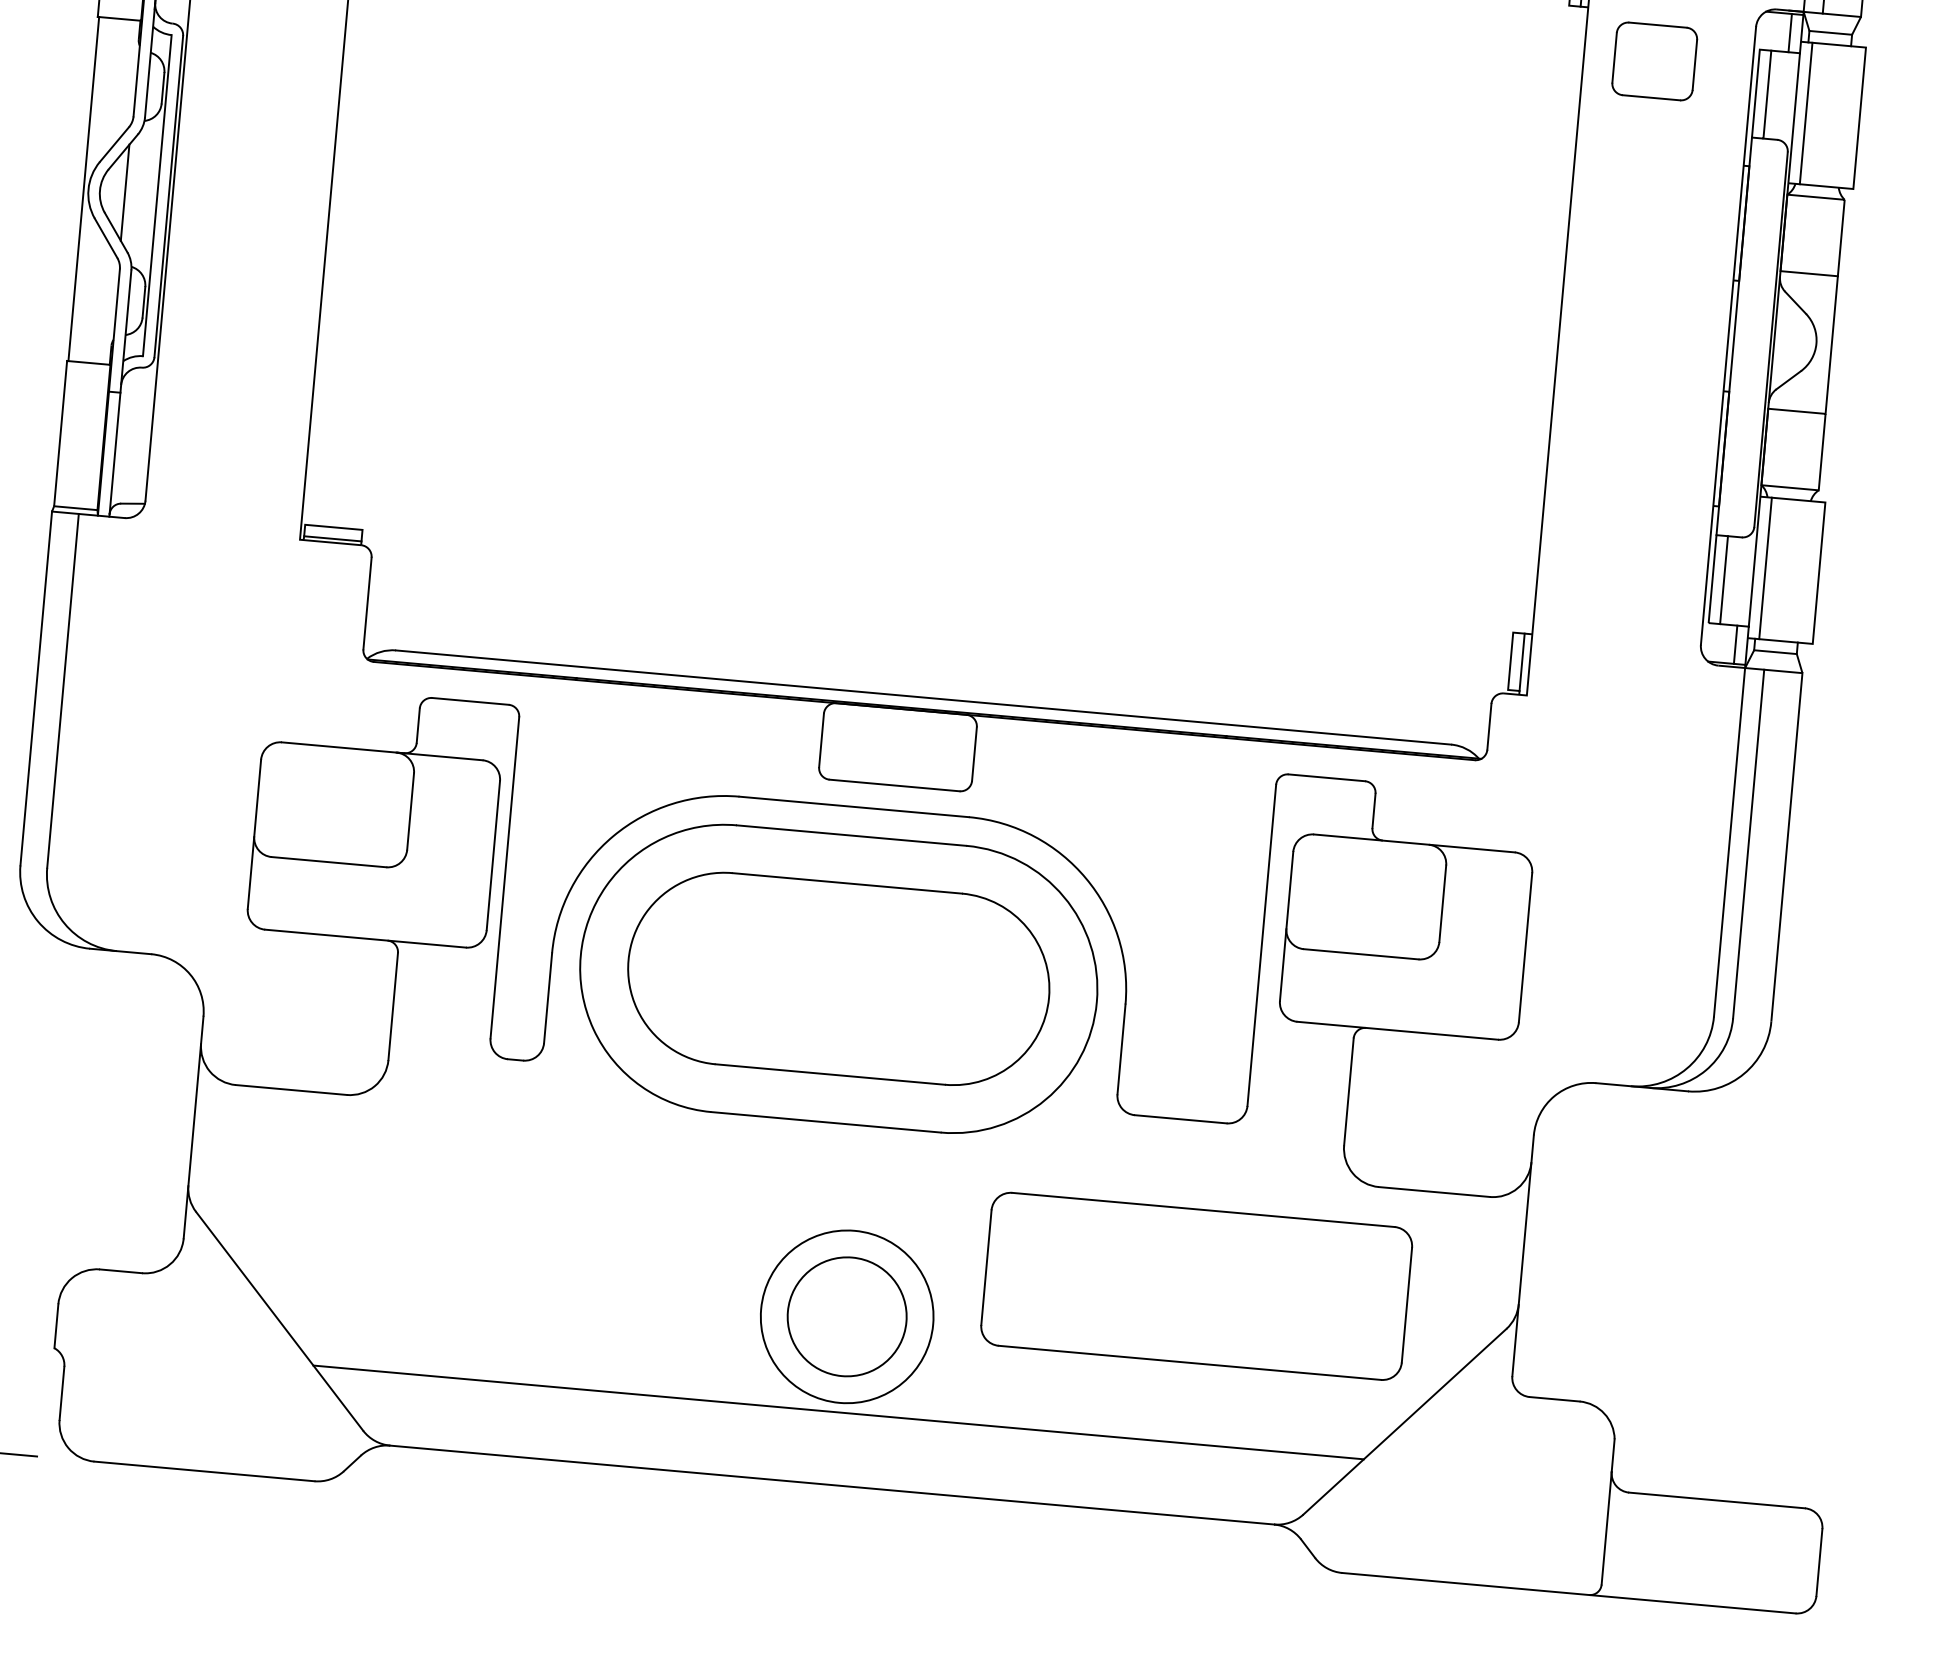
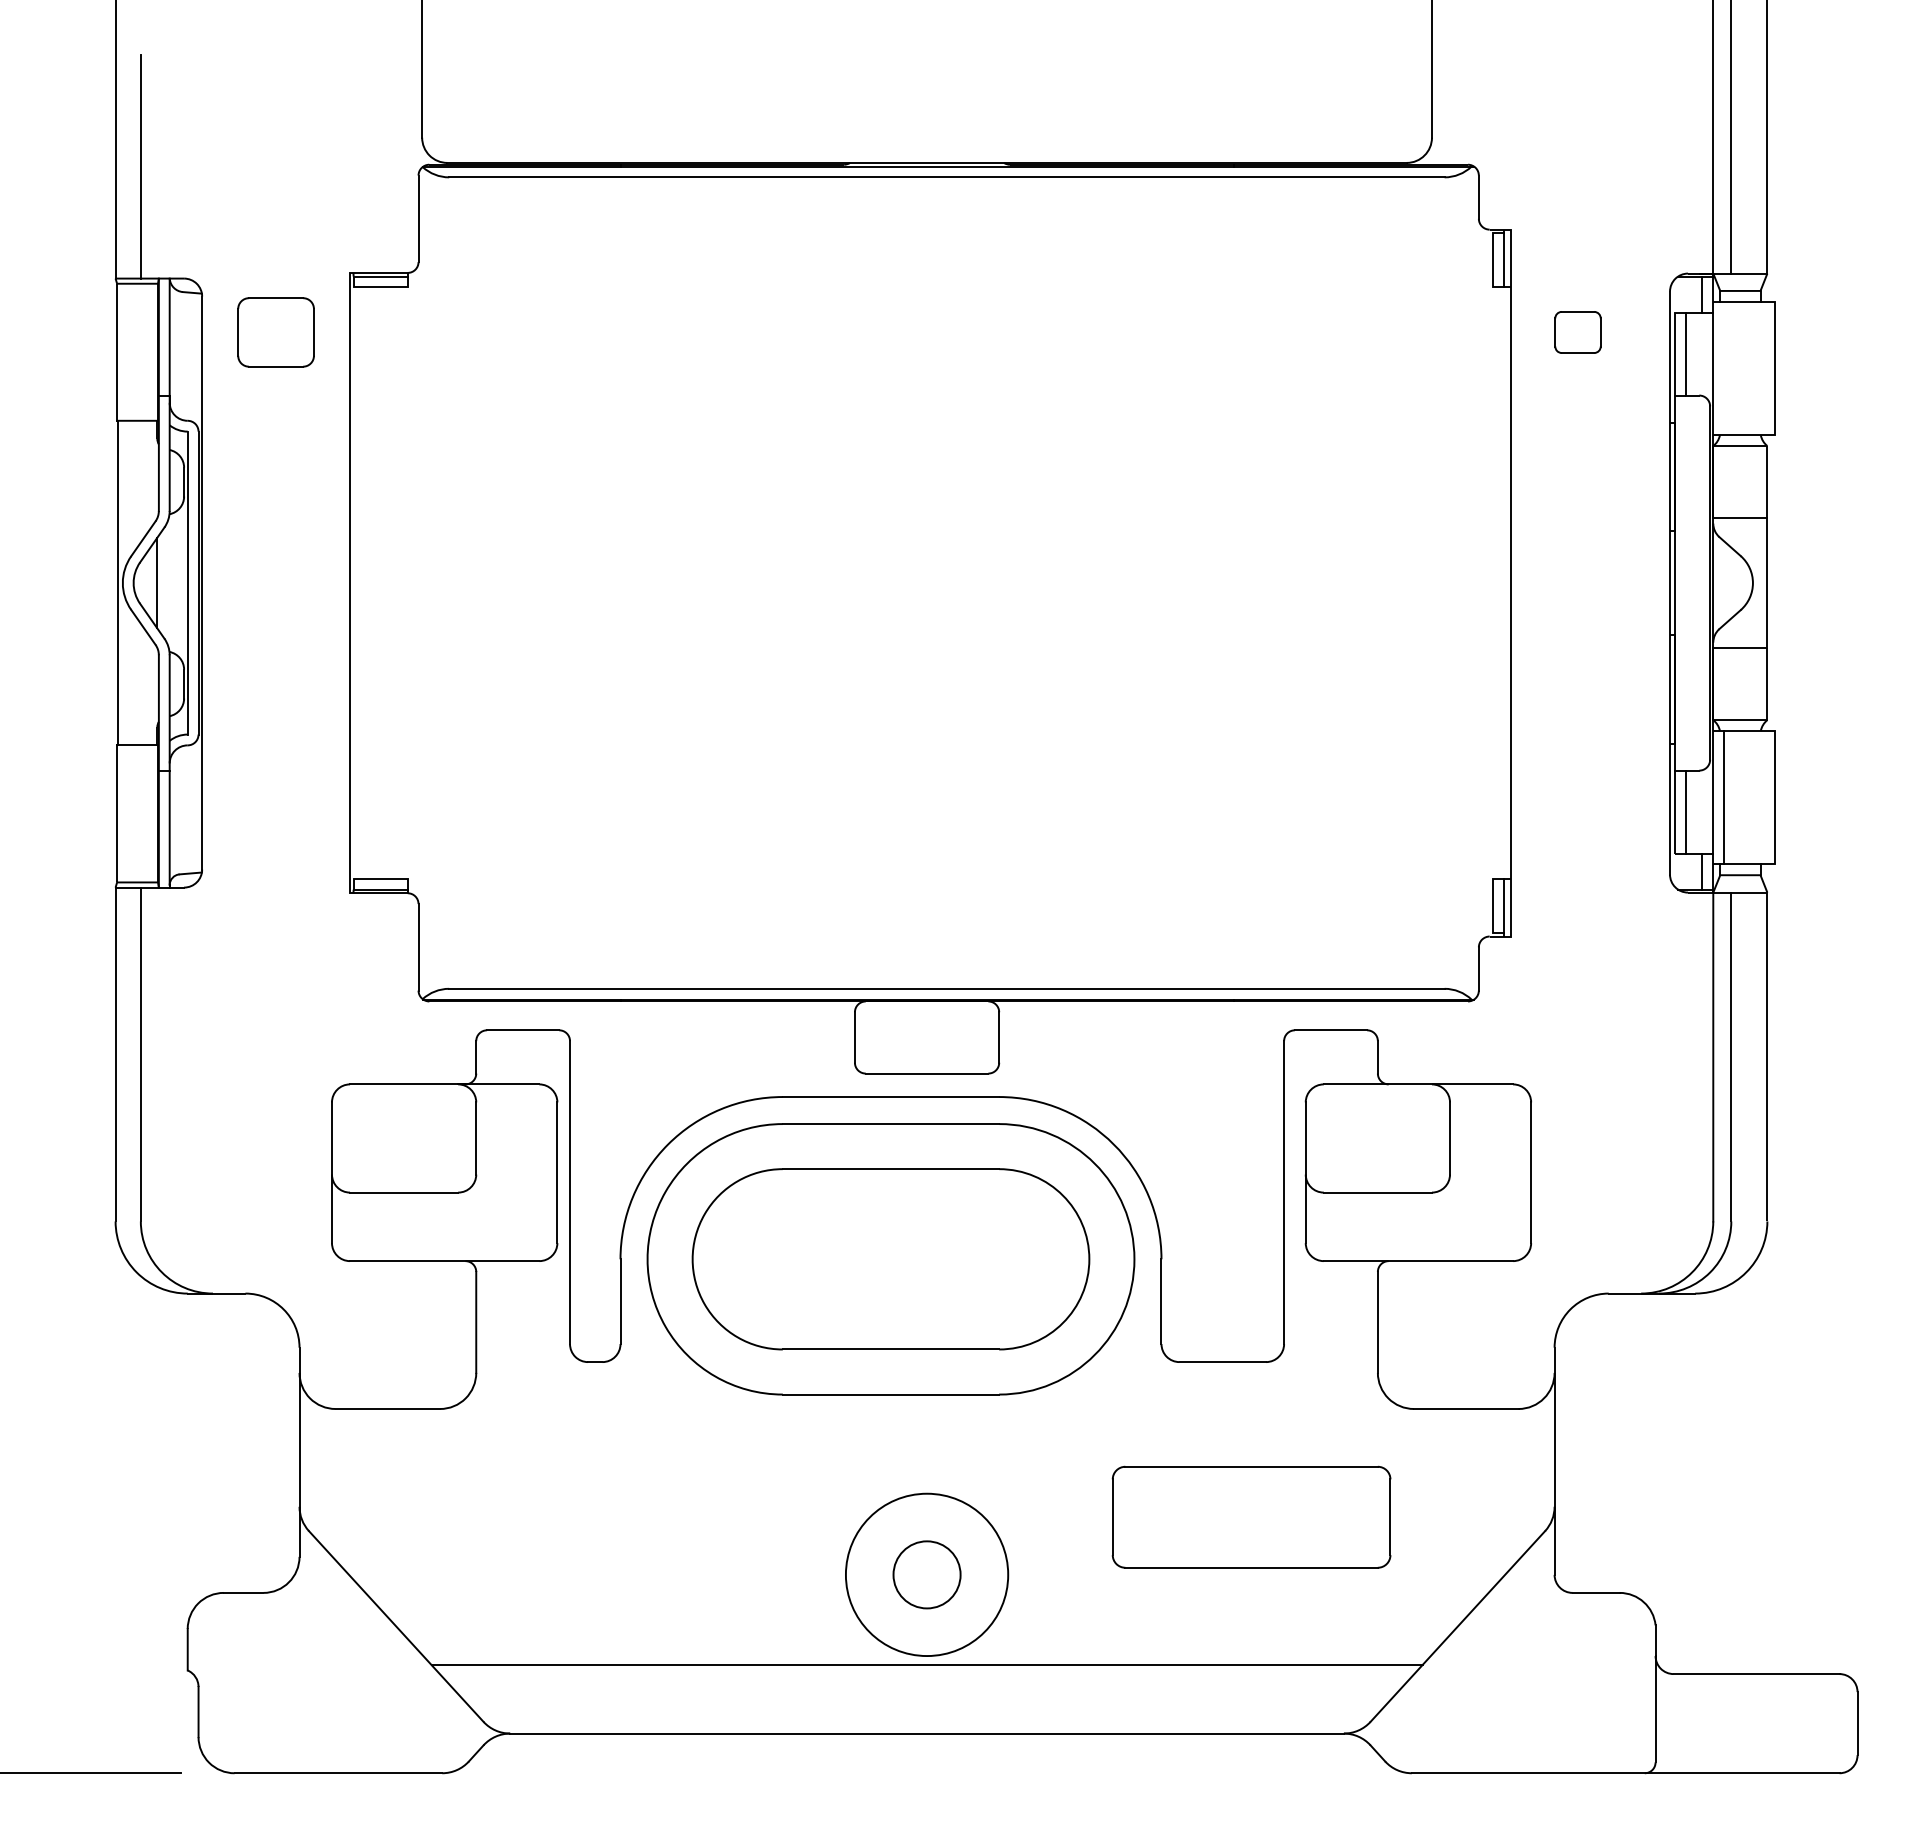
part: (1654, 61) -> (1577, 332), size x0.6
line: (1806, 113) -> (1724, 368), removed
part: (1196, 1286) -> (1251, 1517), size x0.7
circle: (846, 1316) -> (926, 1574), size x0.6

